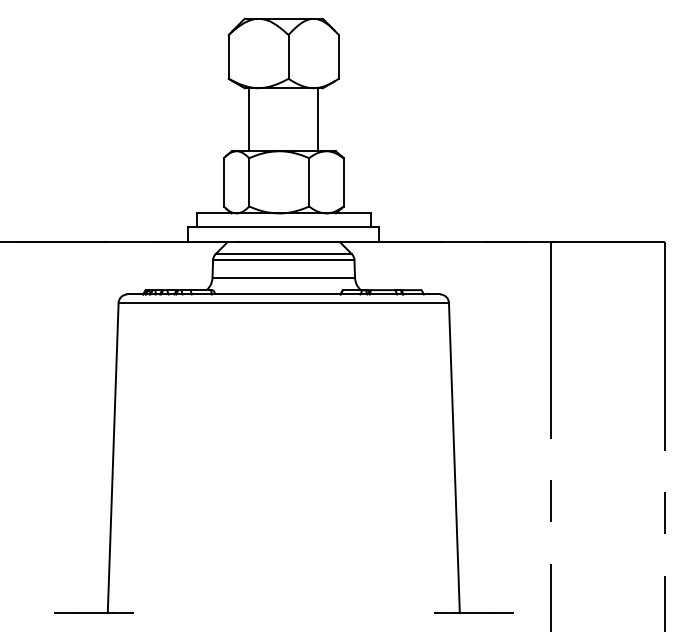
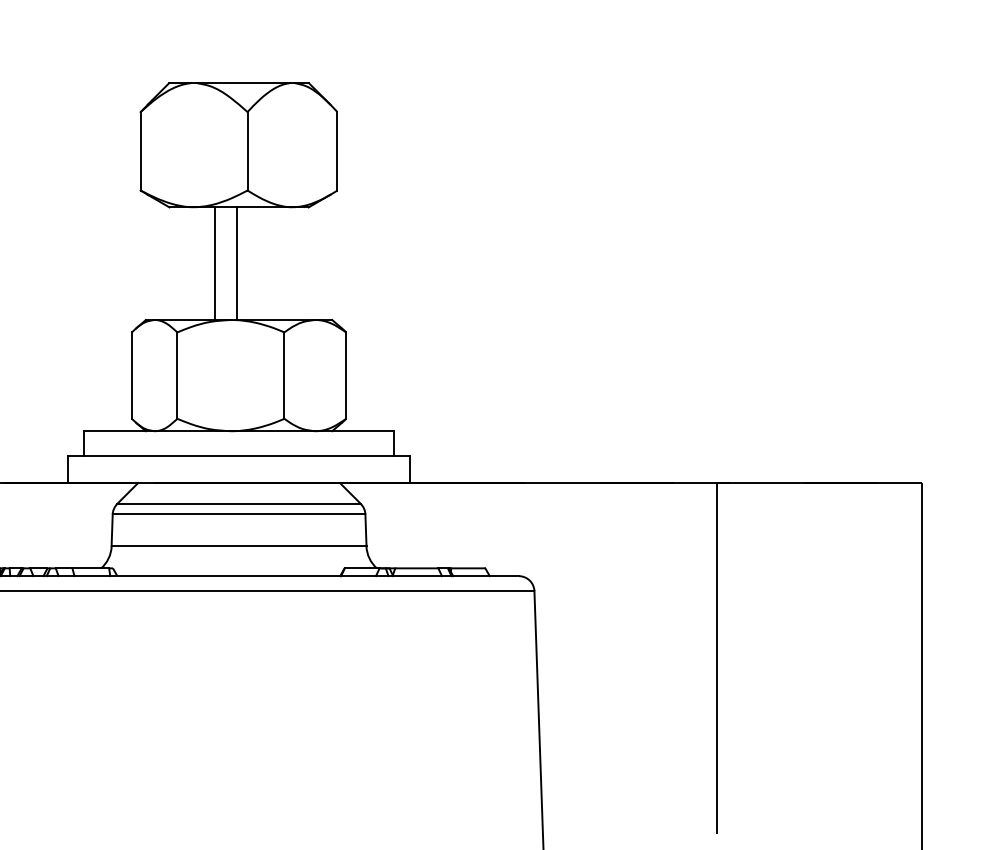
line: (249, 119) -> (215, 263), moved
line: (318, 119) -> (236, 263), moved

